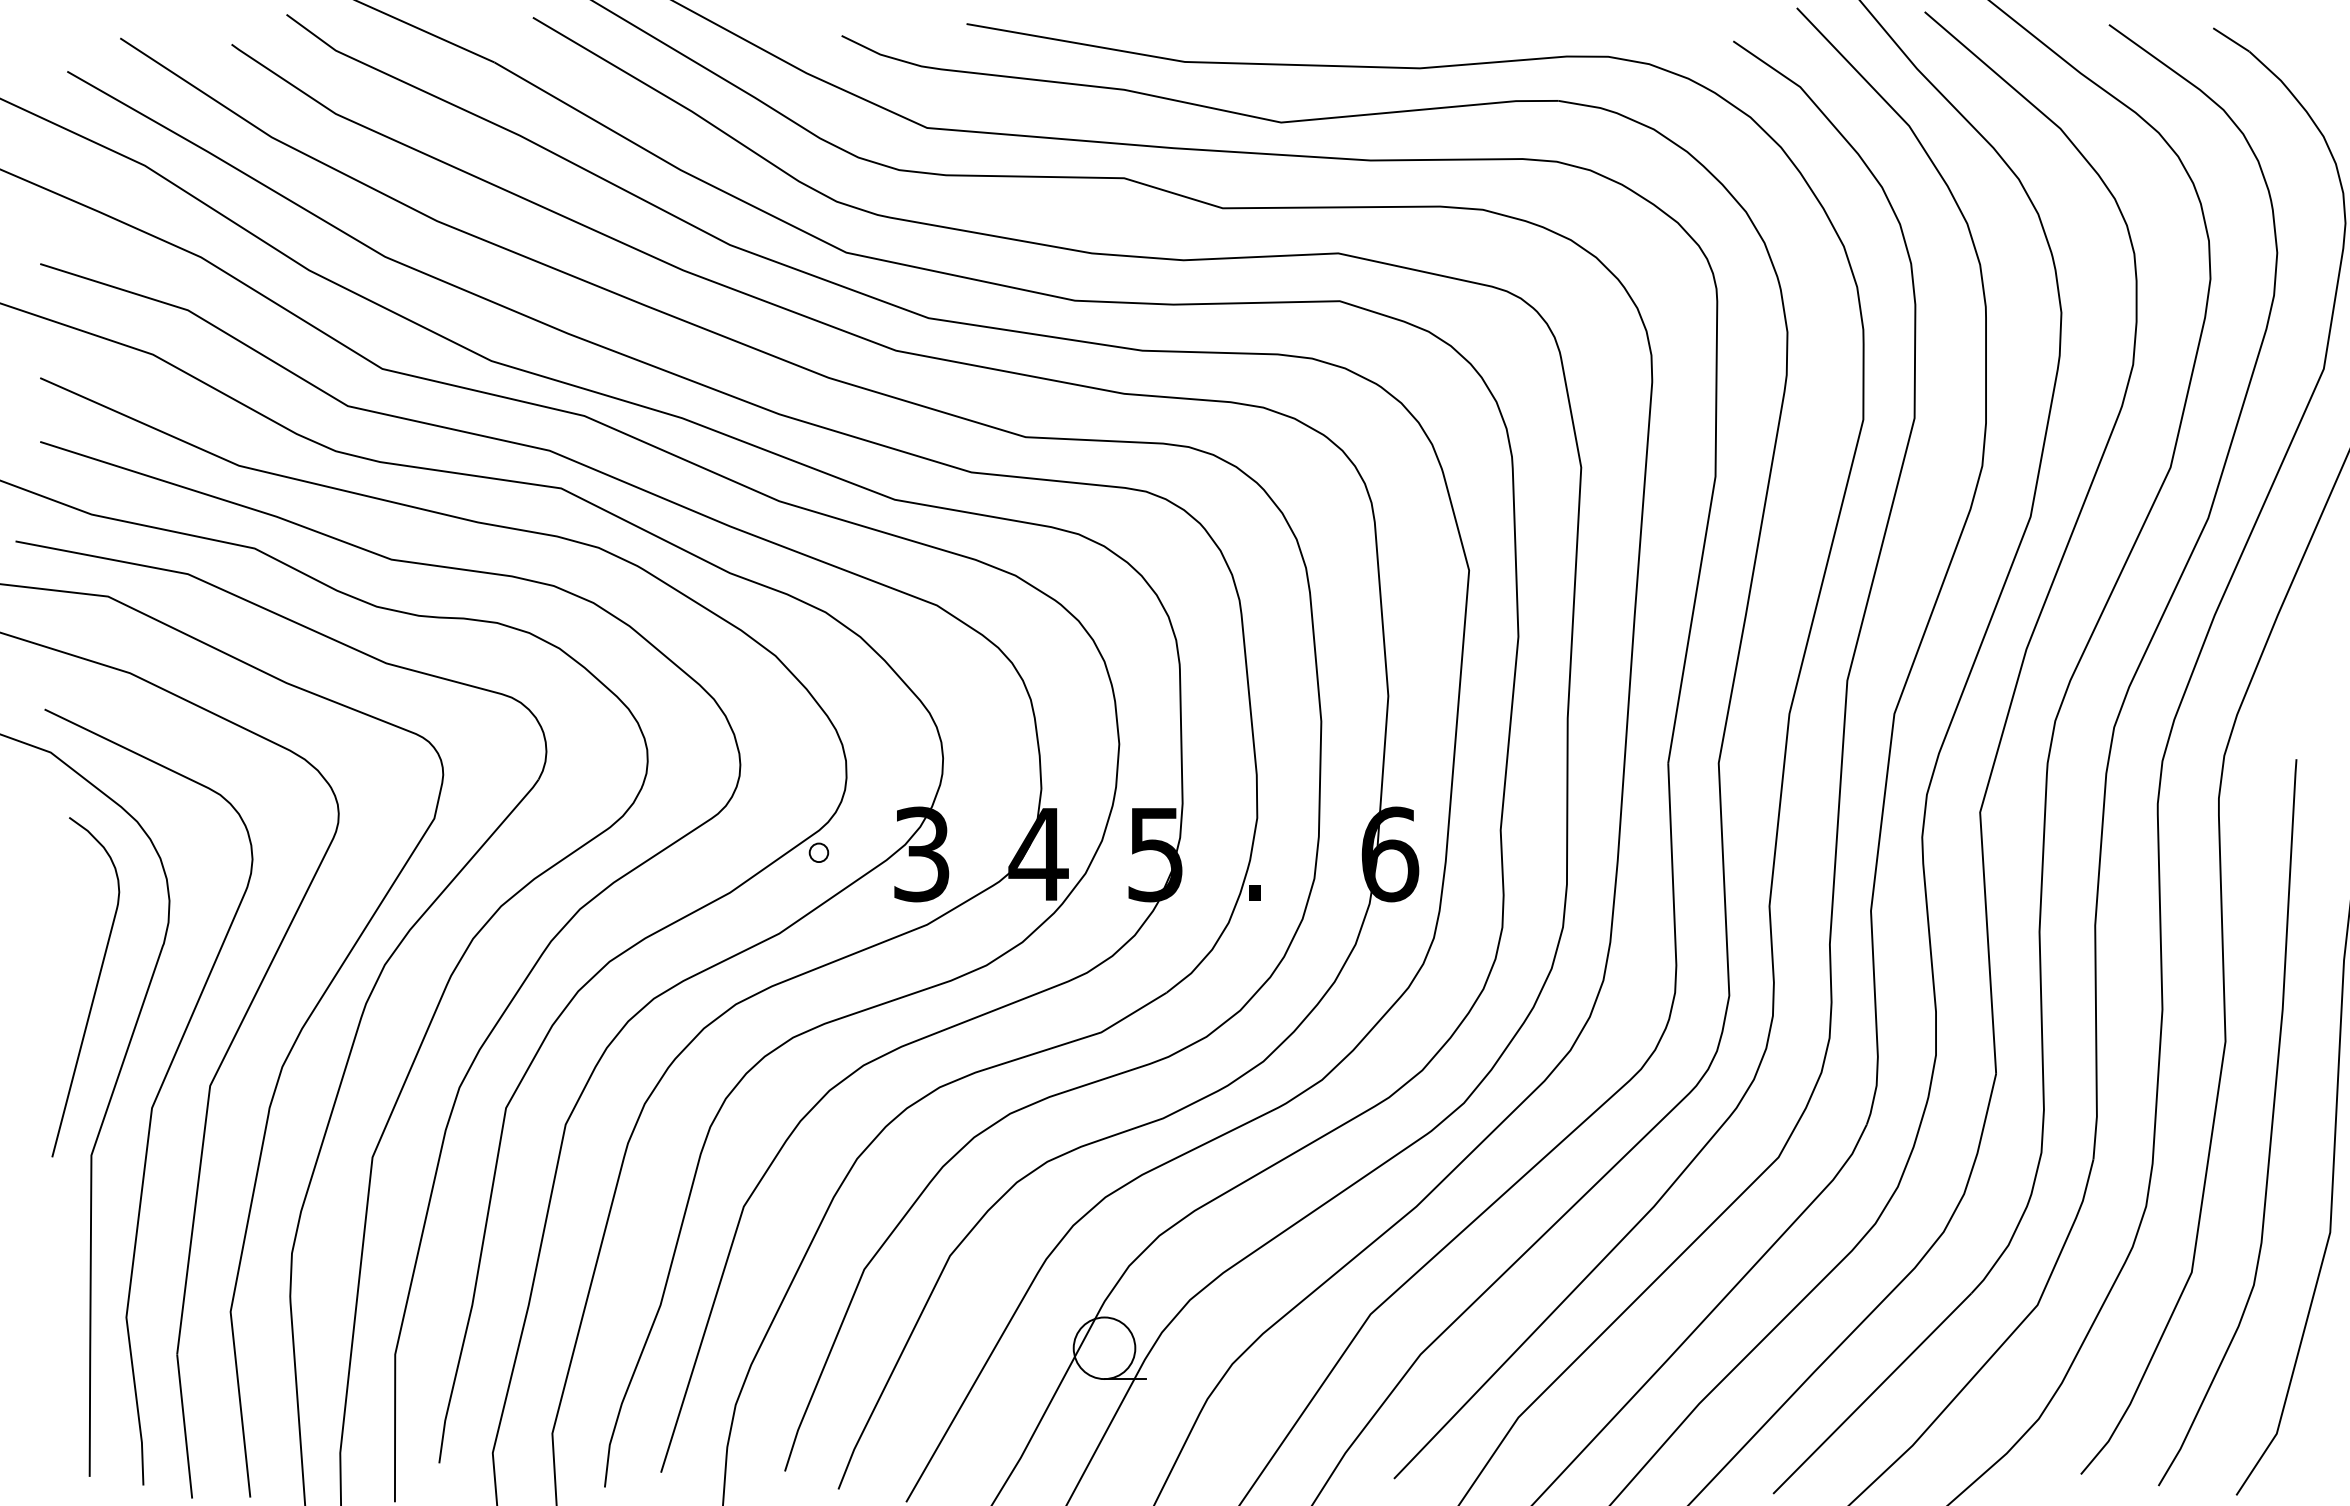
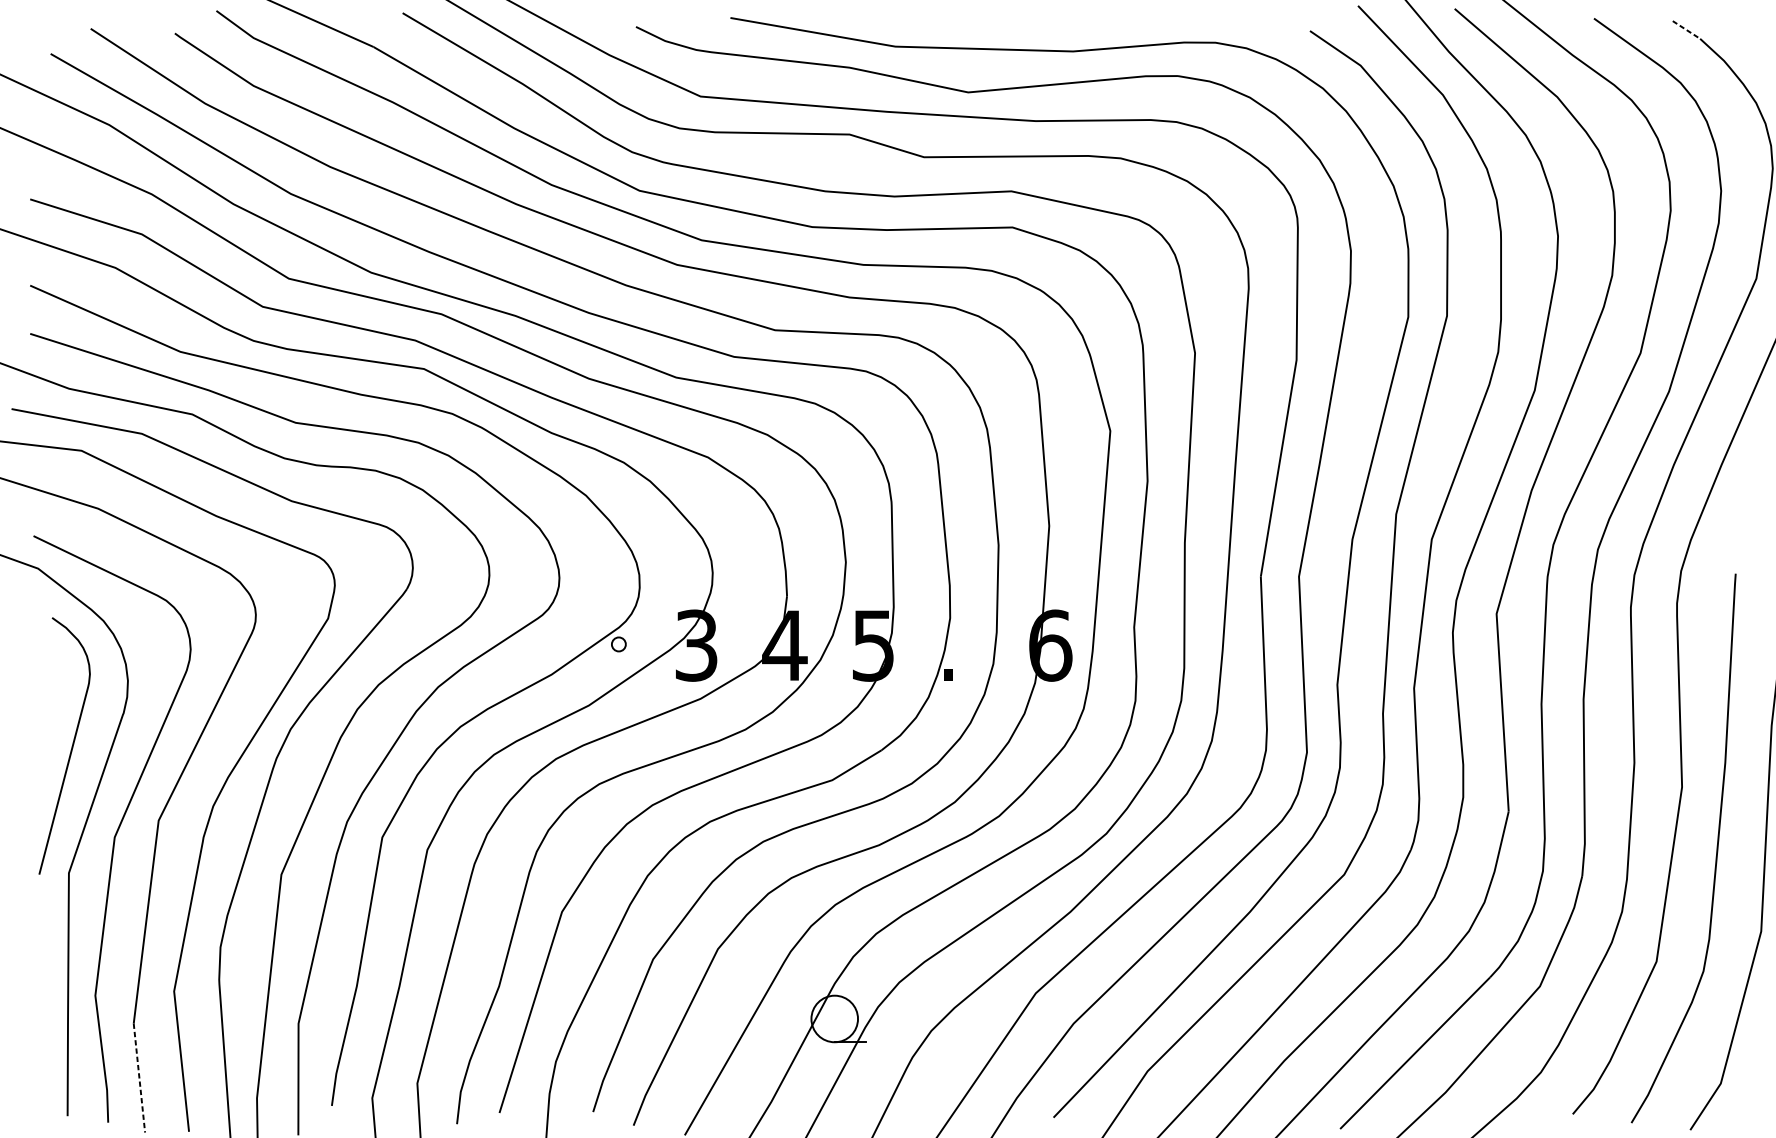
line: (2231, 39) -> (1686, 29), solid -> dashed
line: (184, 1427) -> (139, 1078), solid -> dashed

